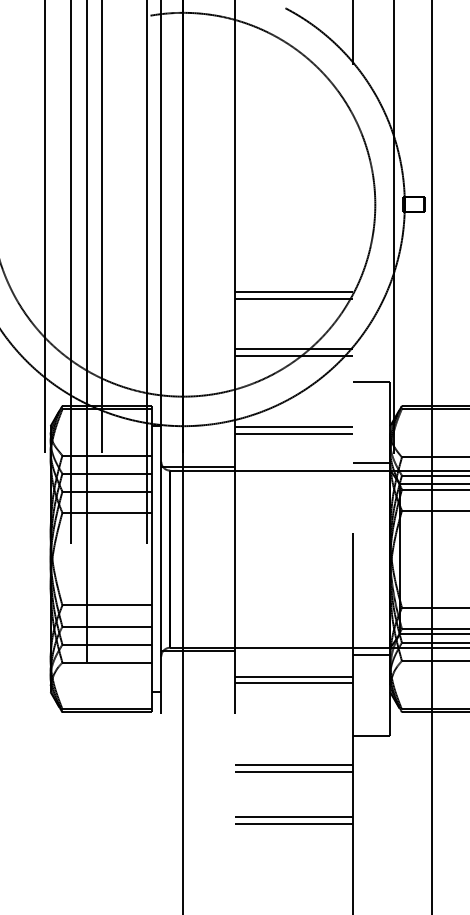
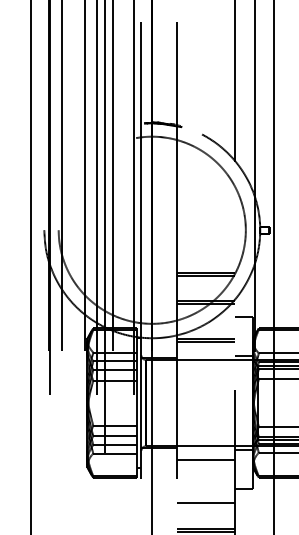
line: (294, 683) -> (206, 463), removed
line: (294, 771) -> (206, 506), removed

